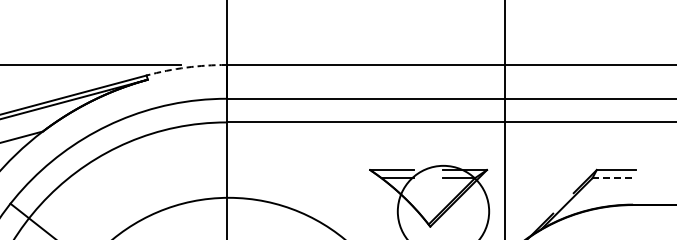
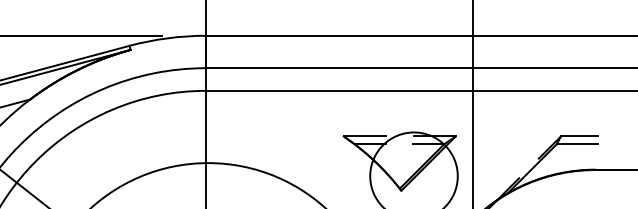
arc: (186, 67) -> (167, 38), dashed -> solid
line: (614, 178) -> (577, 144), dashed -> solid

